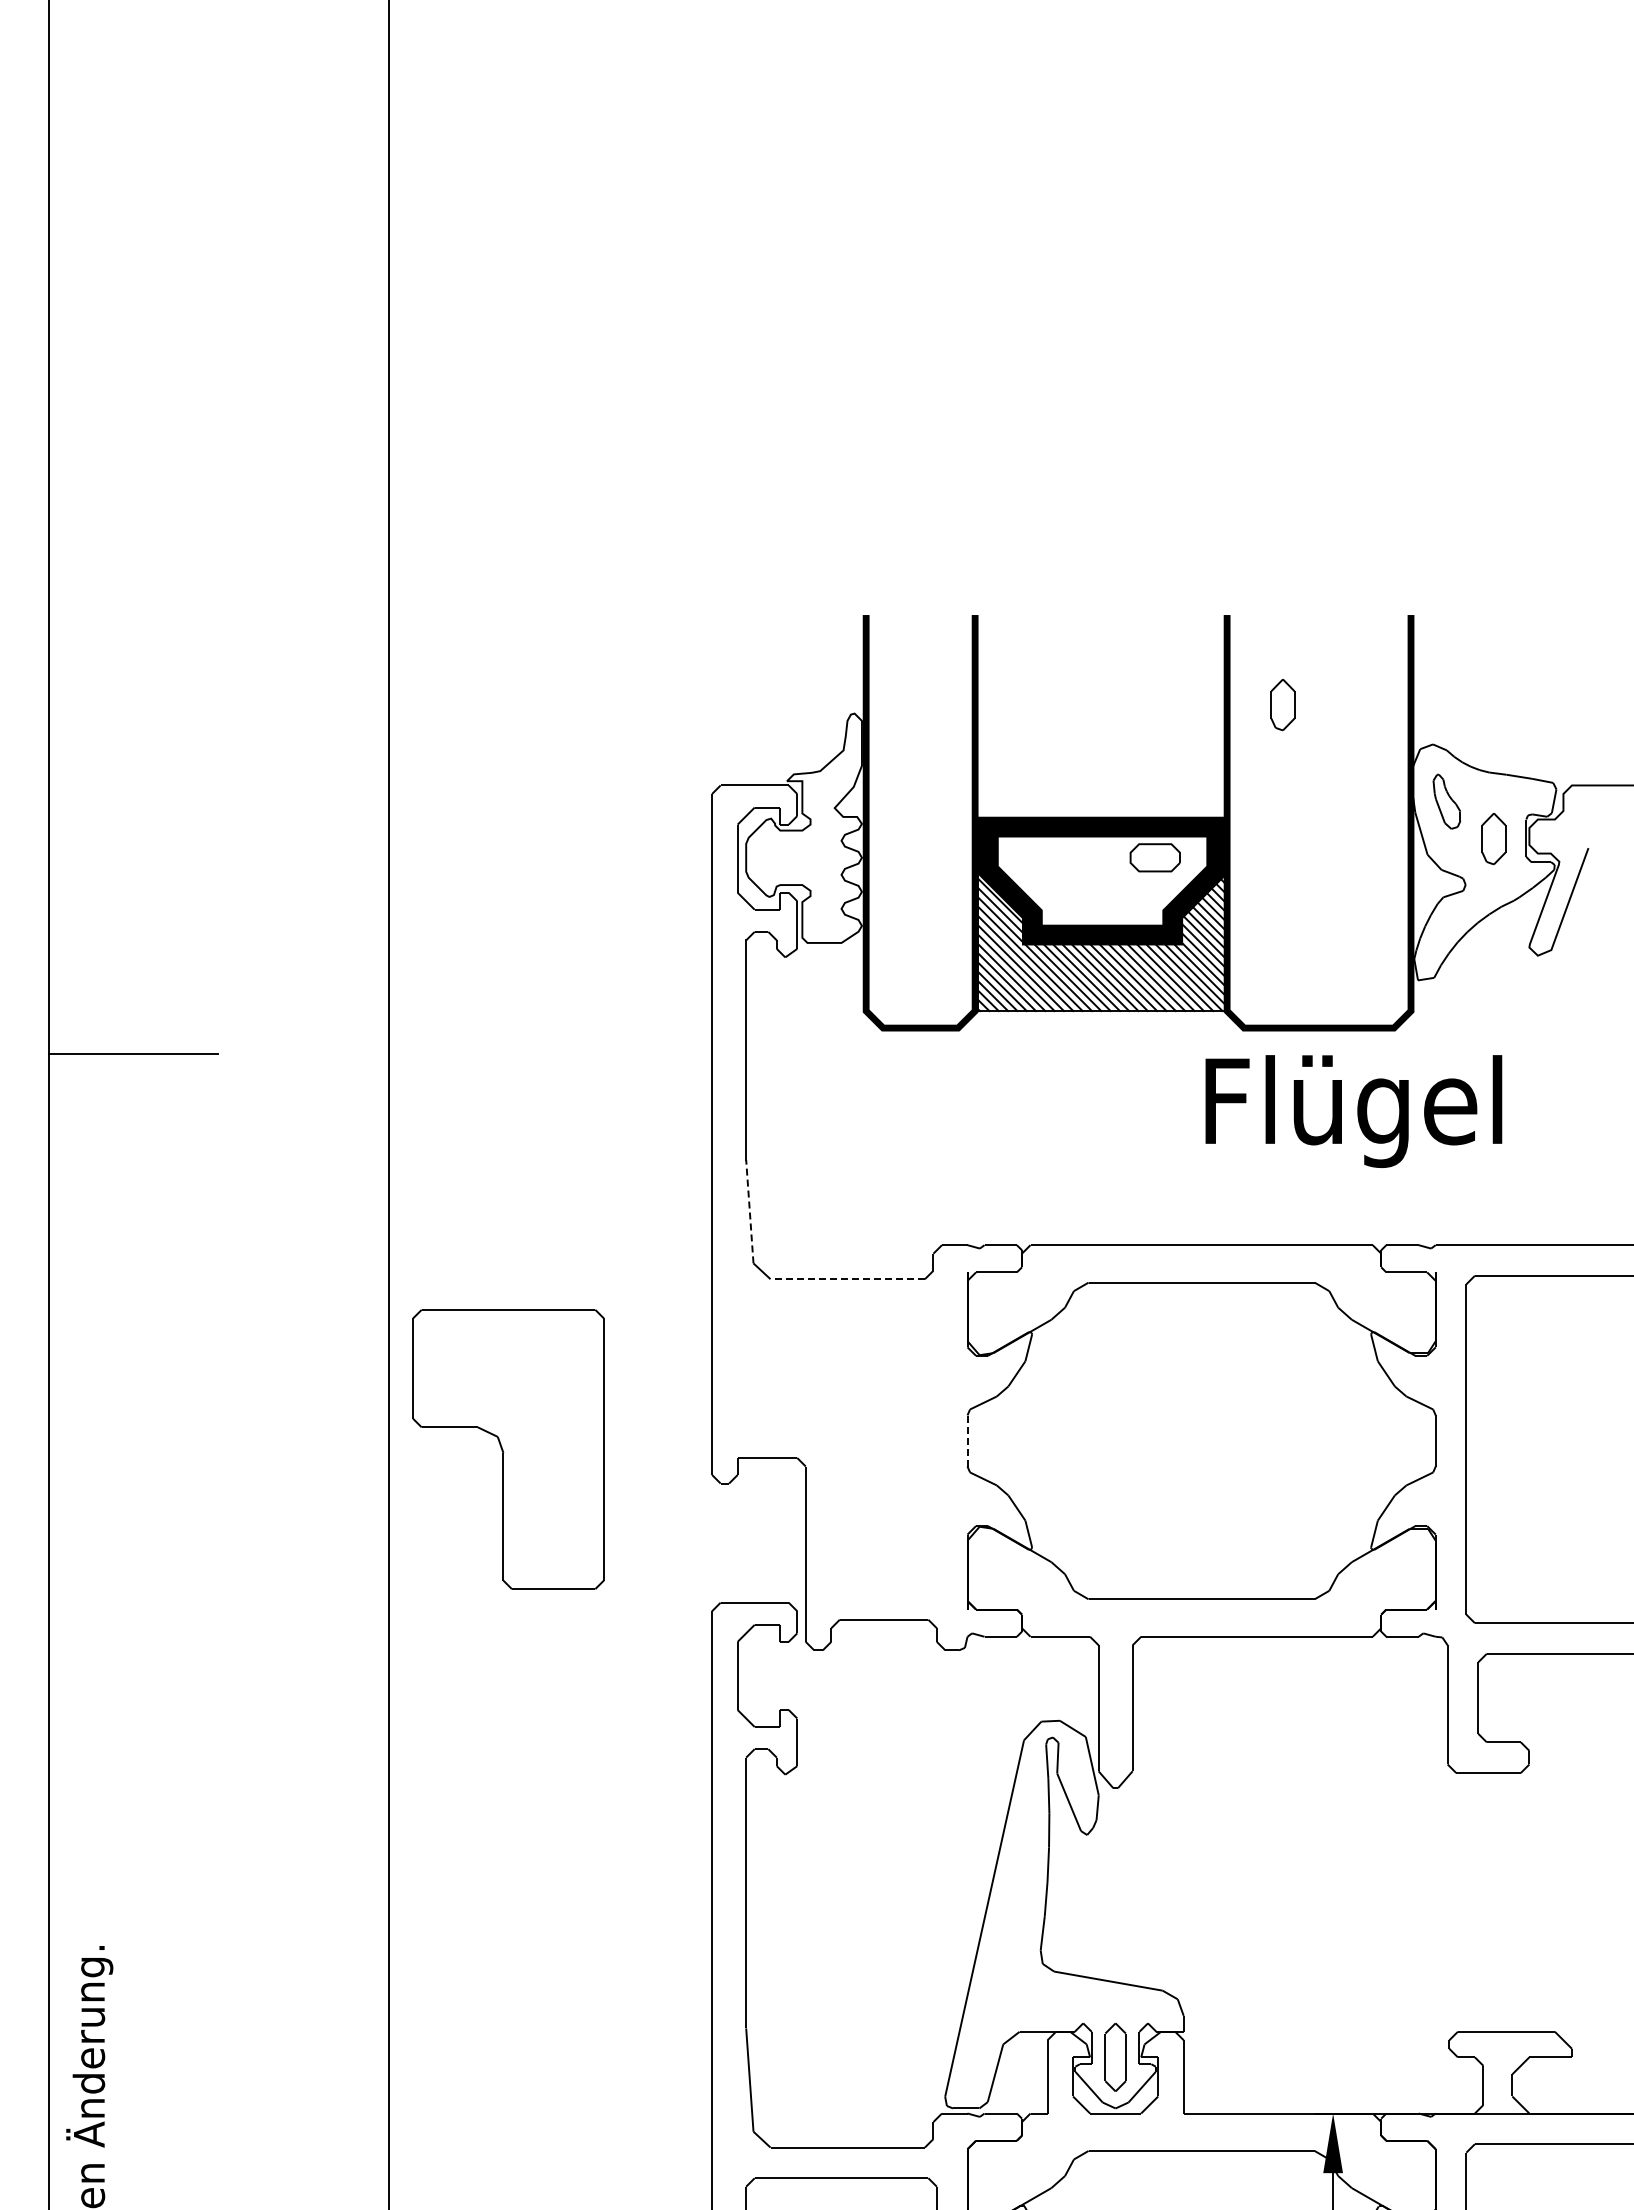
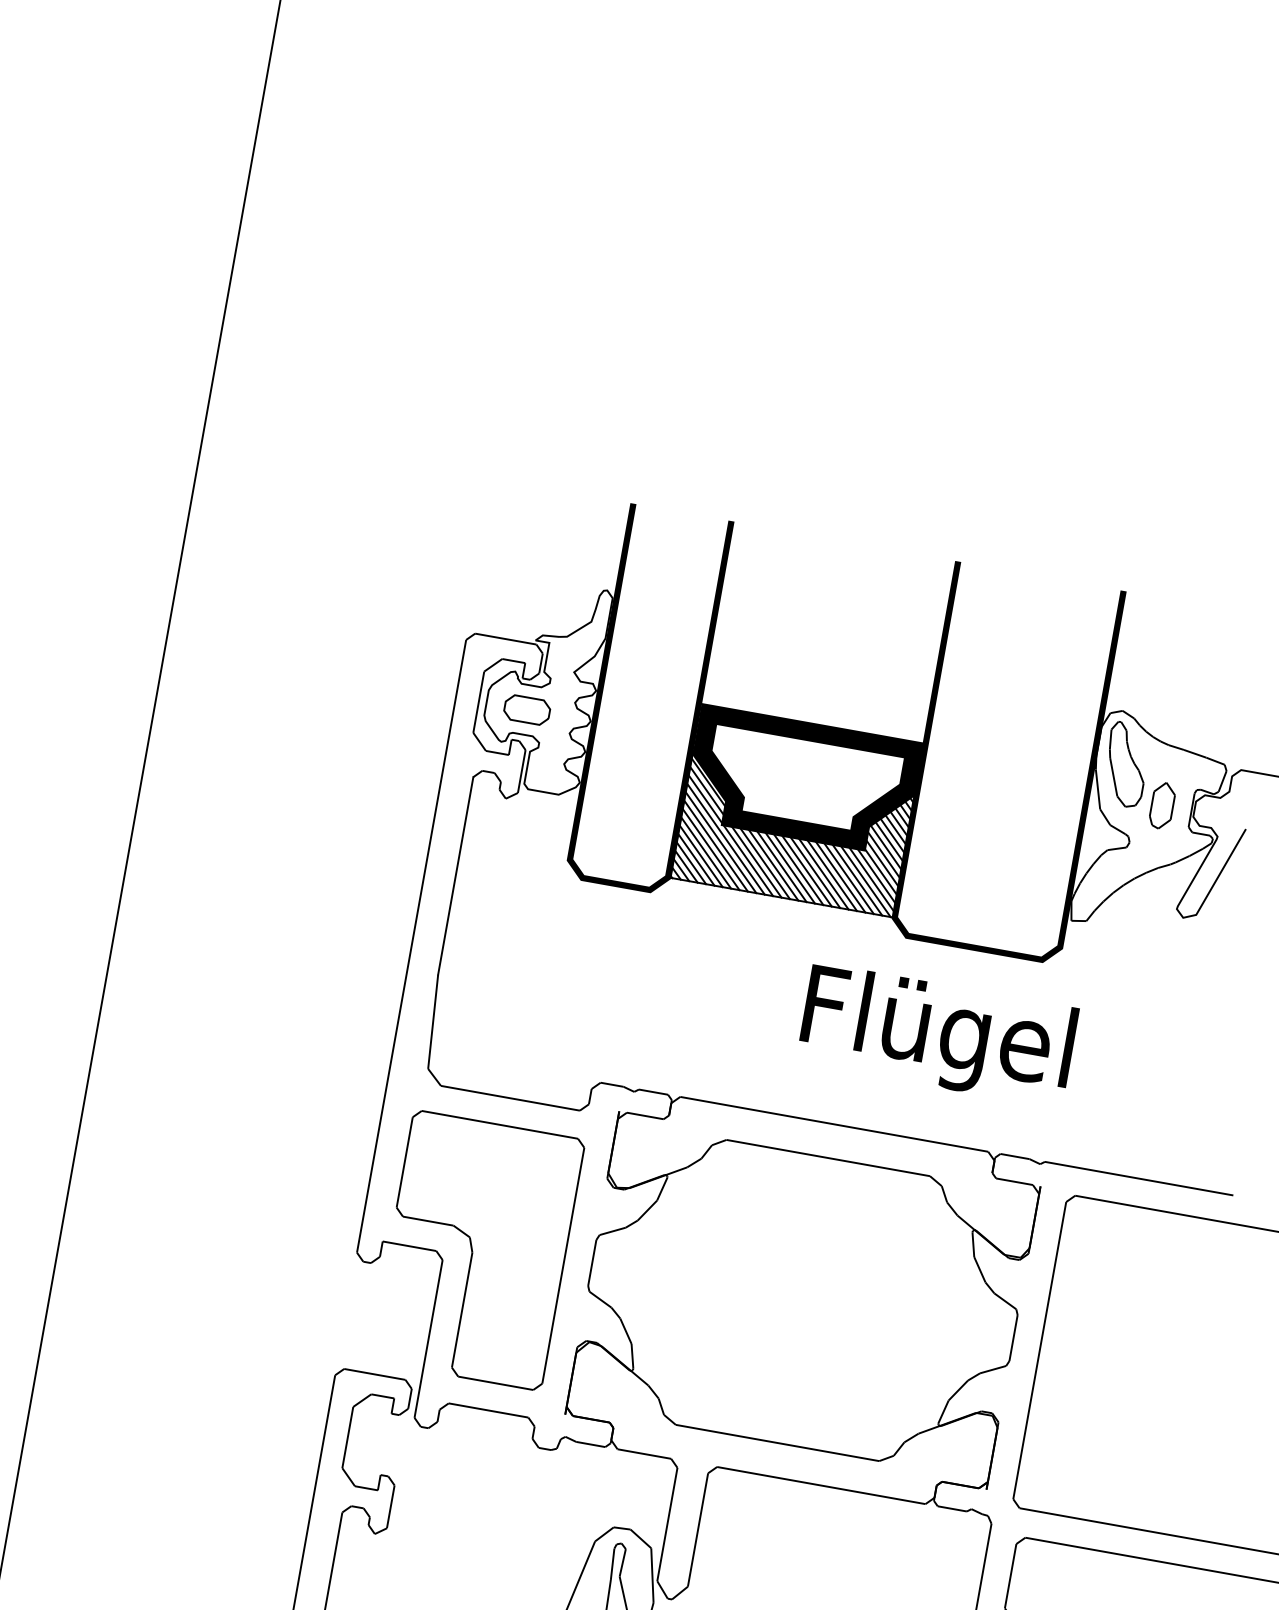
part: (1282, 705) -> (993, 651), removed
part: (1446, 801) -> (1125, 764), size x1.67
part: (1154, 857) -> (526, 709), moved
text: (1353, 1111) -> (937, 1035), moved
line: (749, 1211) -> (432, 1021), dashed -> solid
line: (847, 1279) -> (510, 1098), dashed -> solid
line: (967, 1440) -> (592, 1262), dashed -> solid
part: (508, 1449) -> (477, 1250), moved

